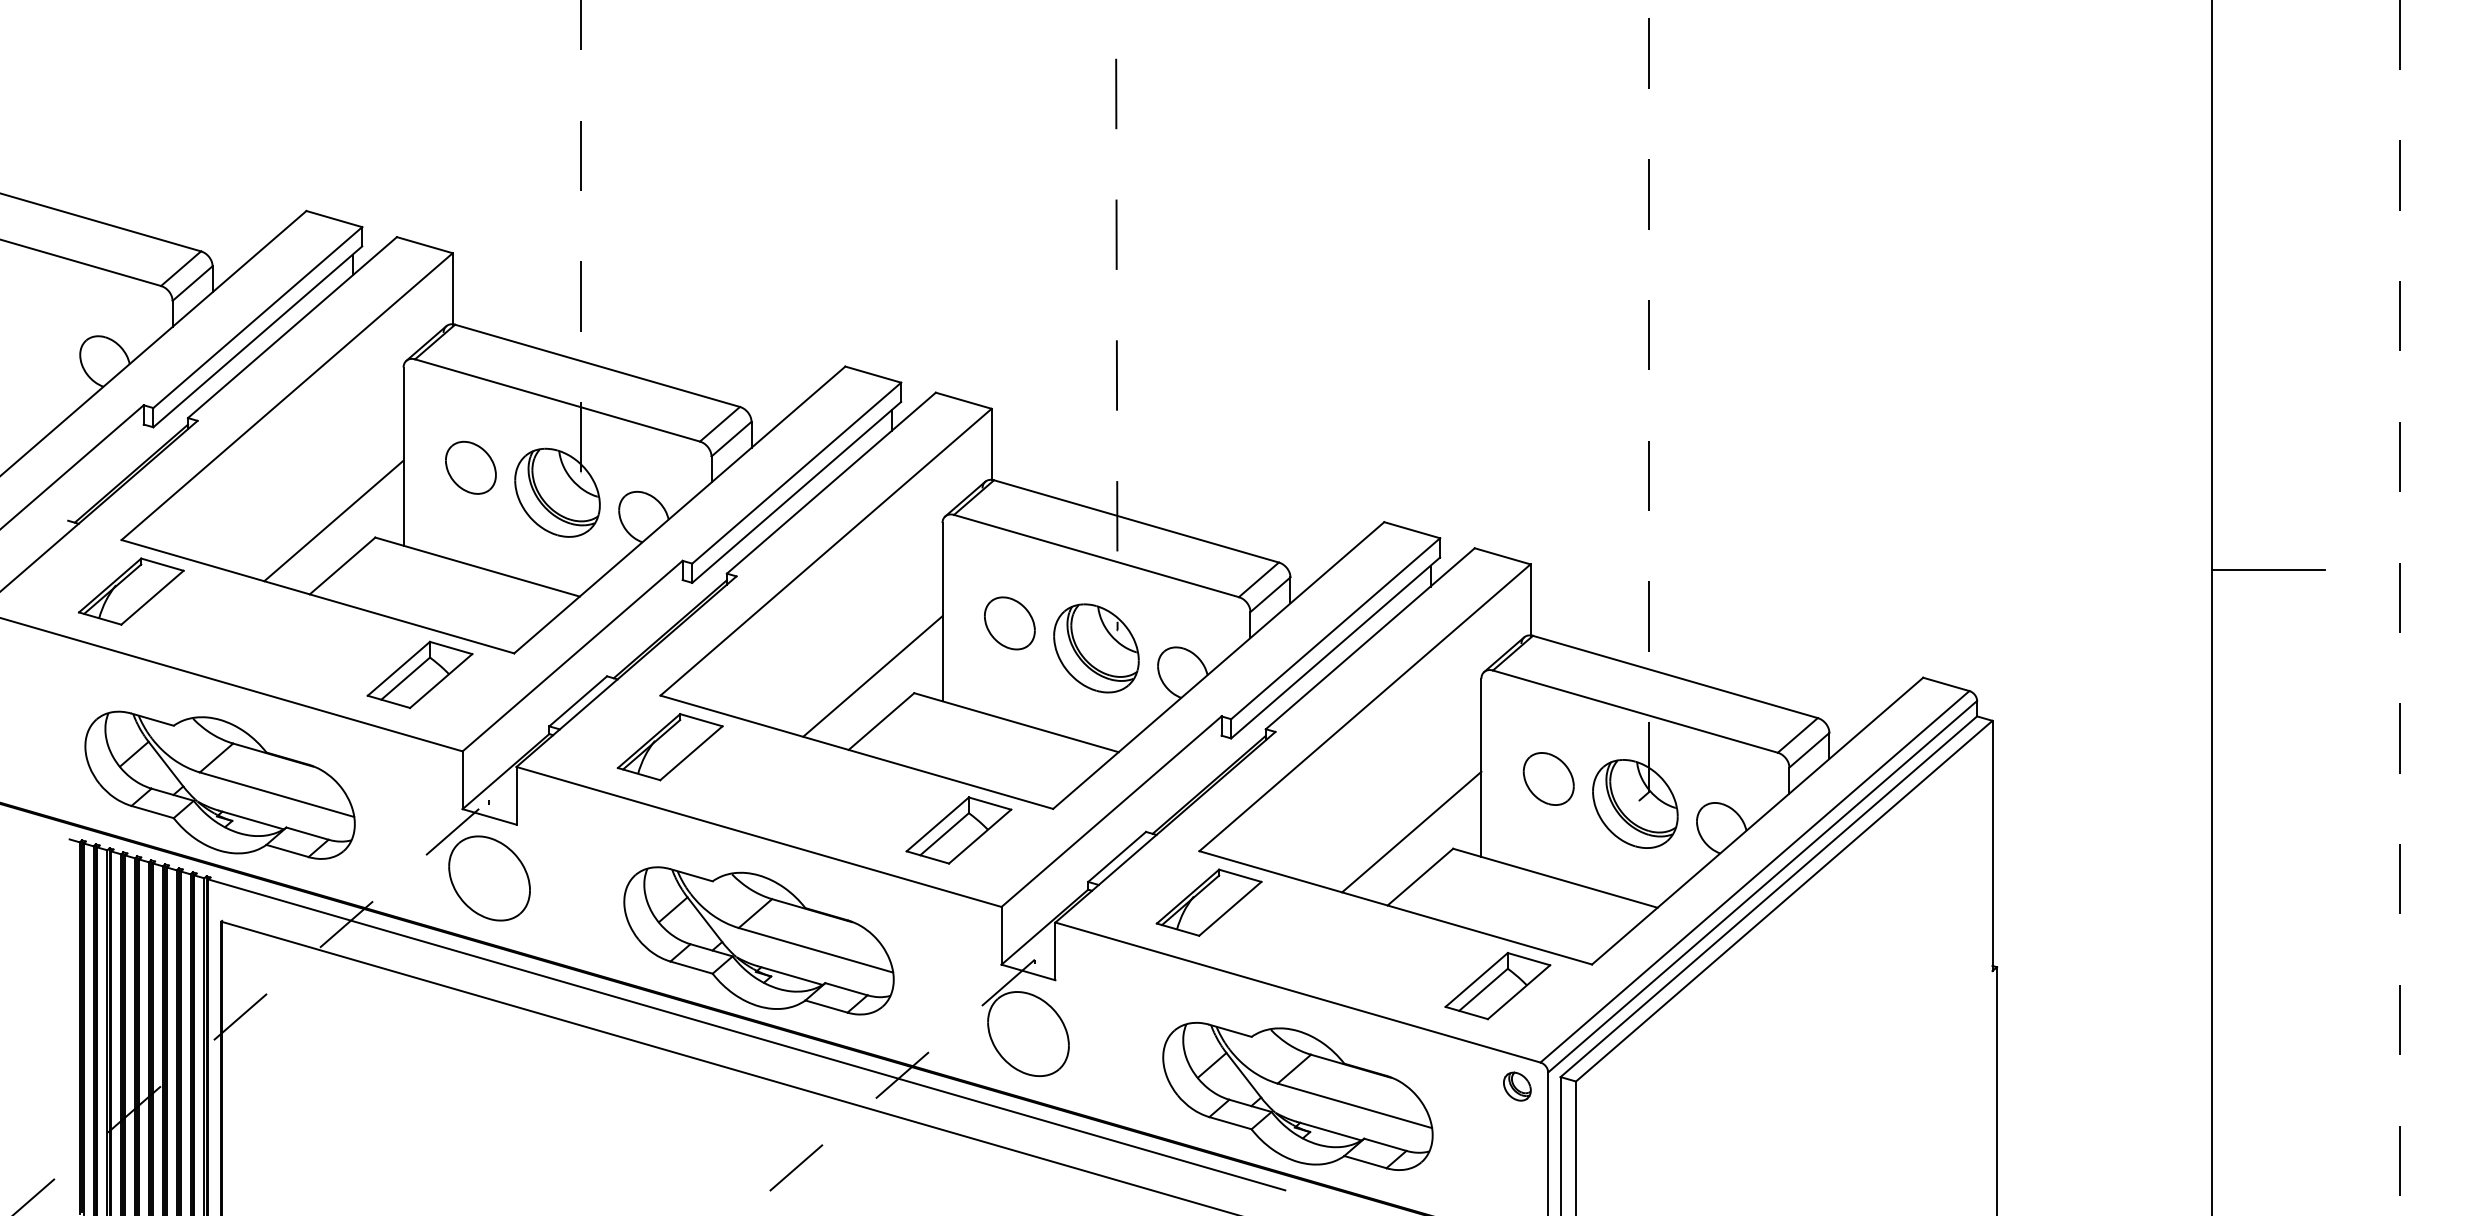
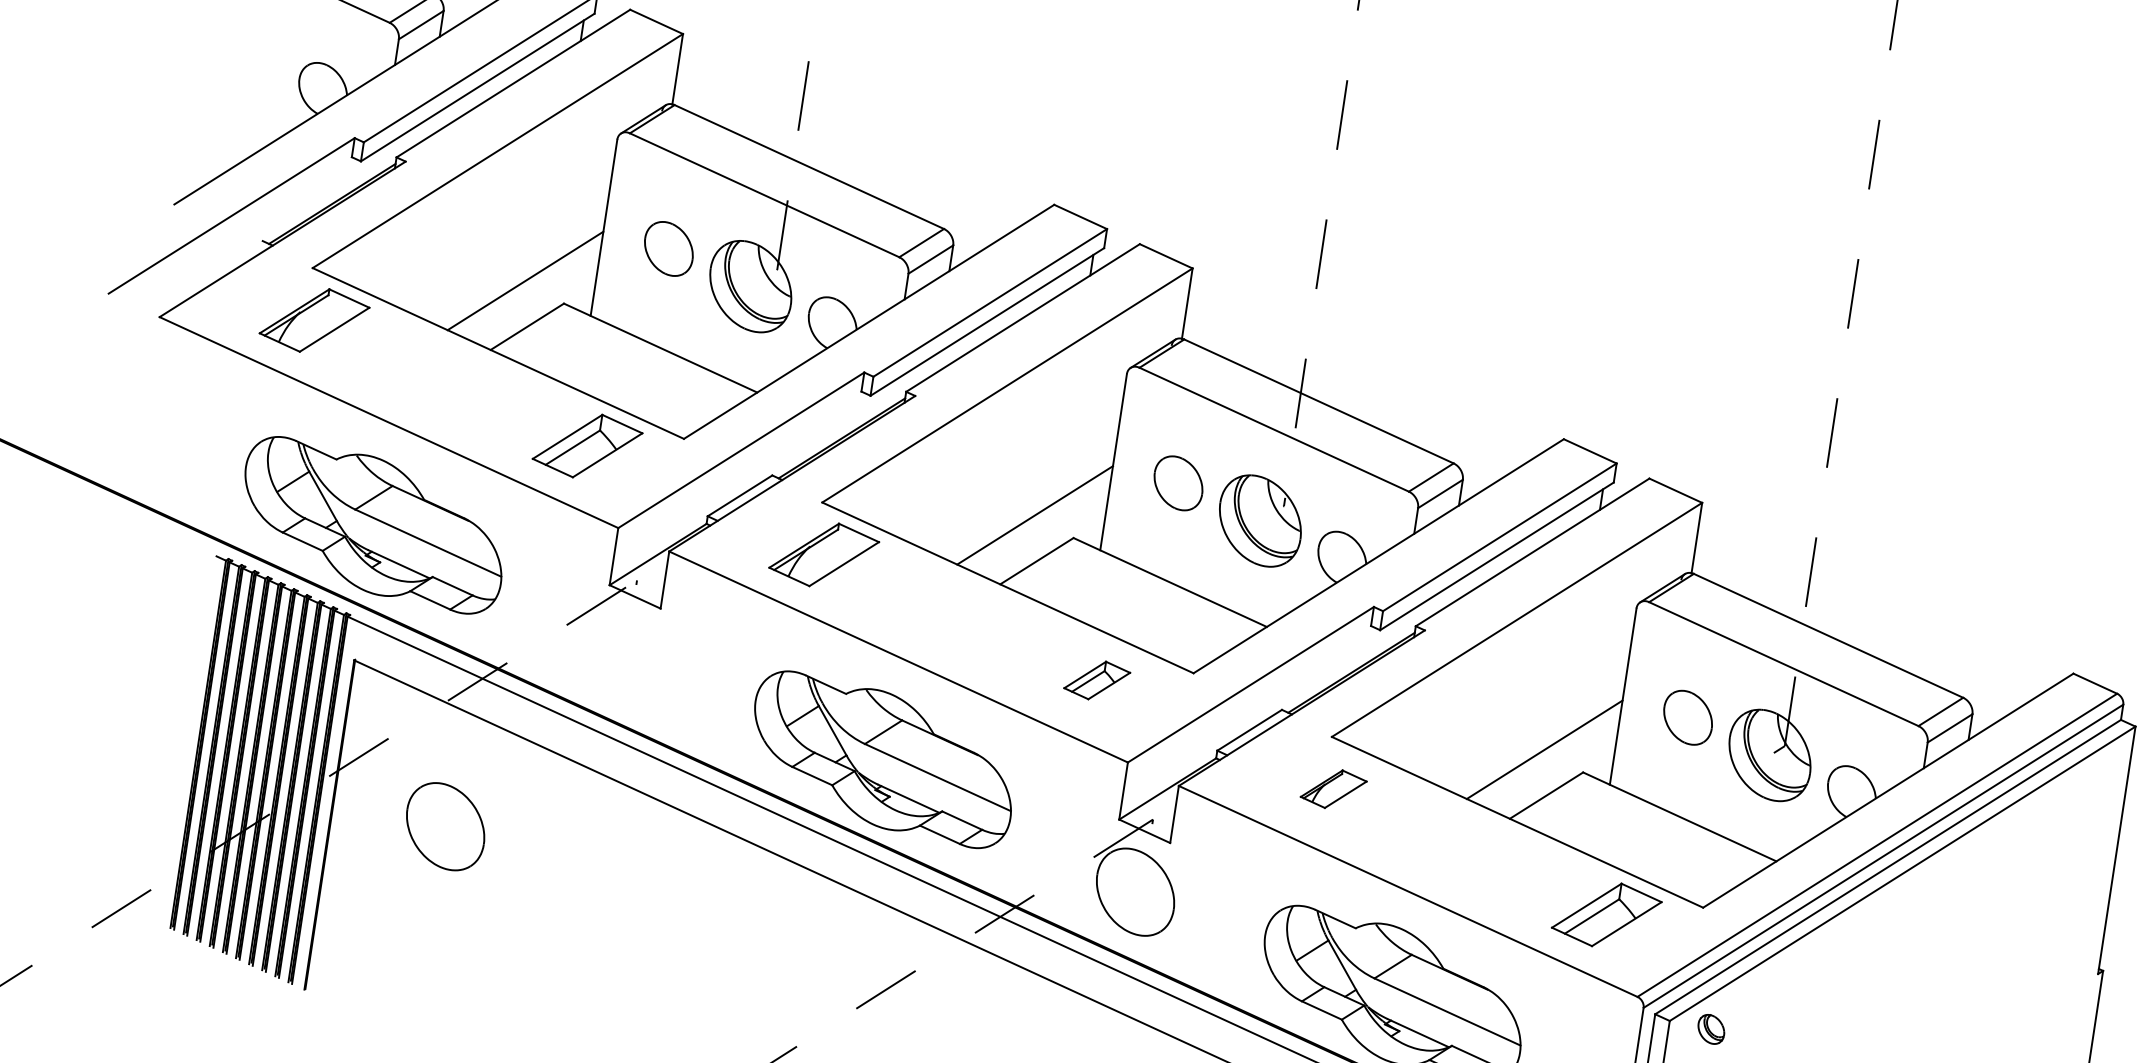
part: (958, 830) -> (1096, 680), size x0.6
part: (489, 878) -> (445, 826), moved
part: (1208, 902) -> (1333, 789), size x0.6
part: (1517, 1086) -> (1711, 1029), moved

